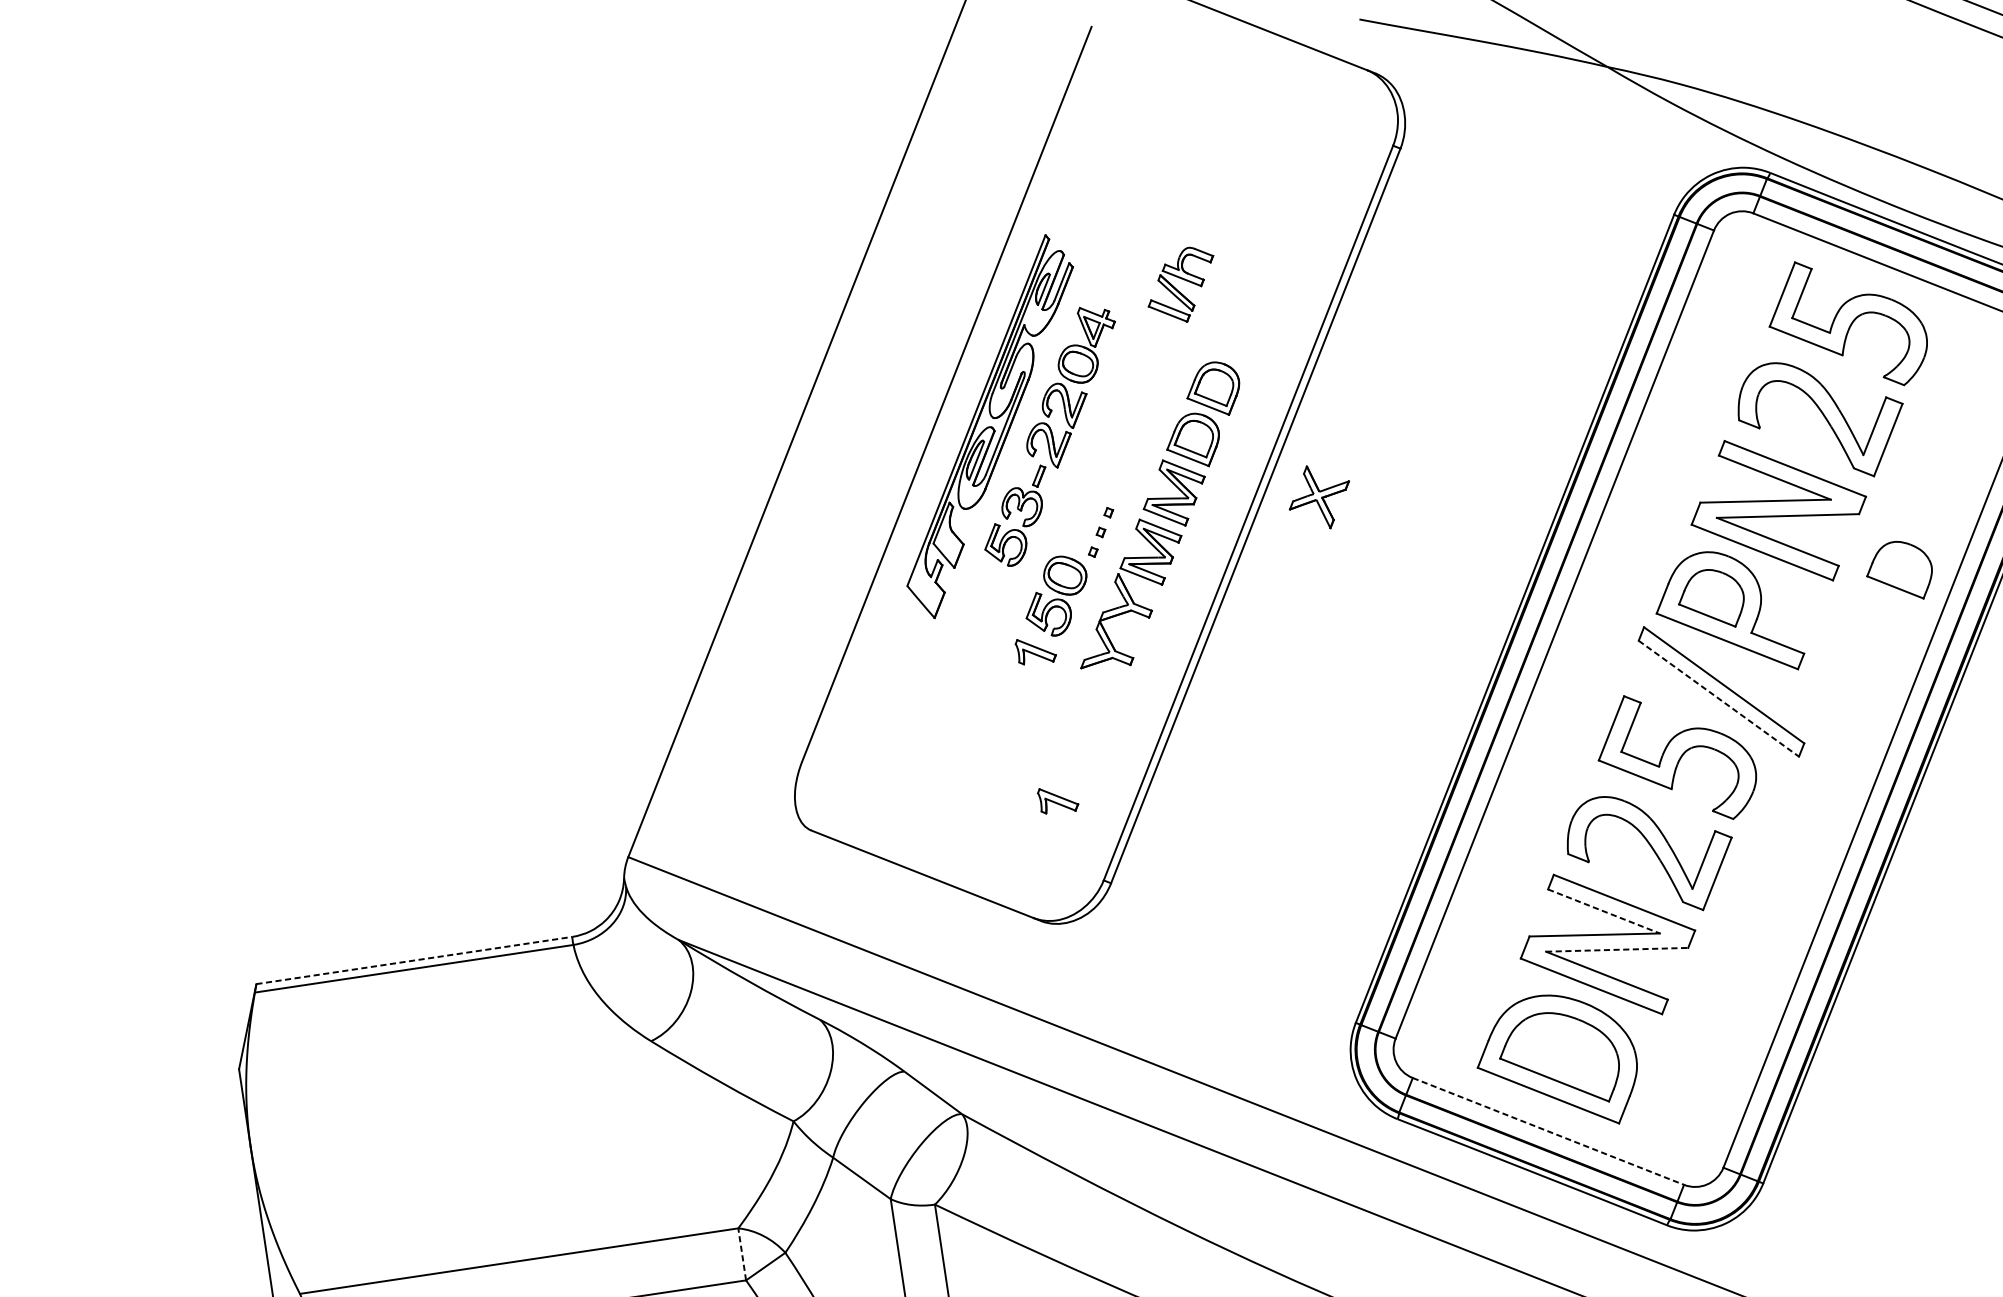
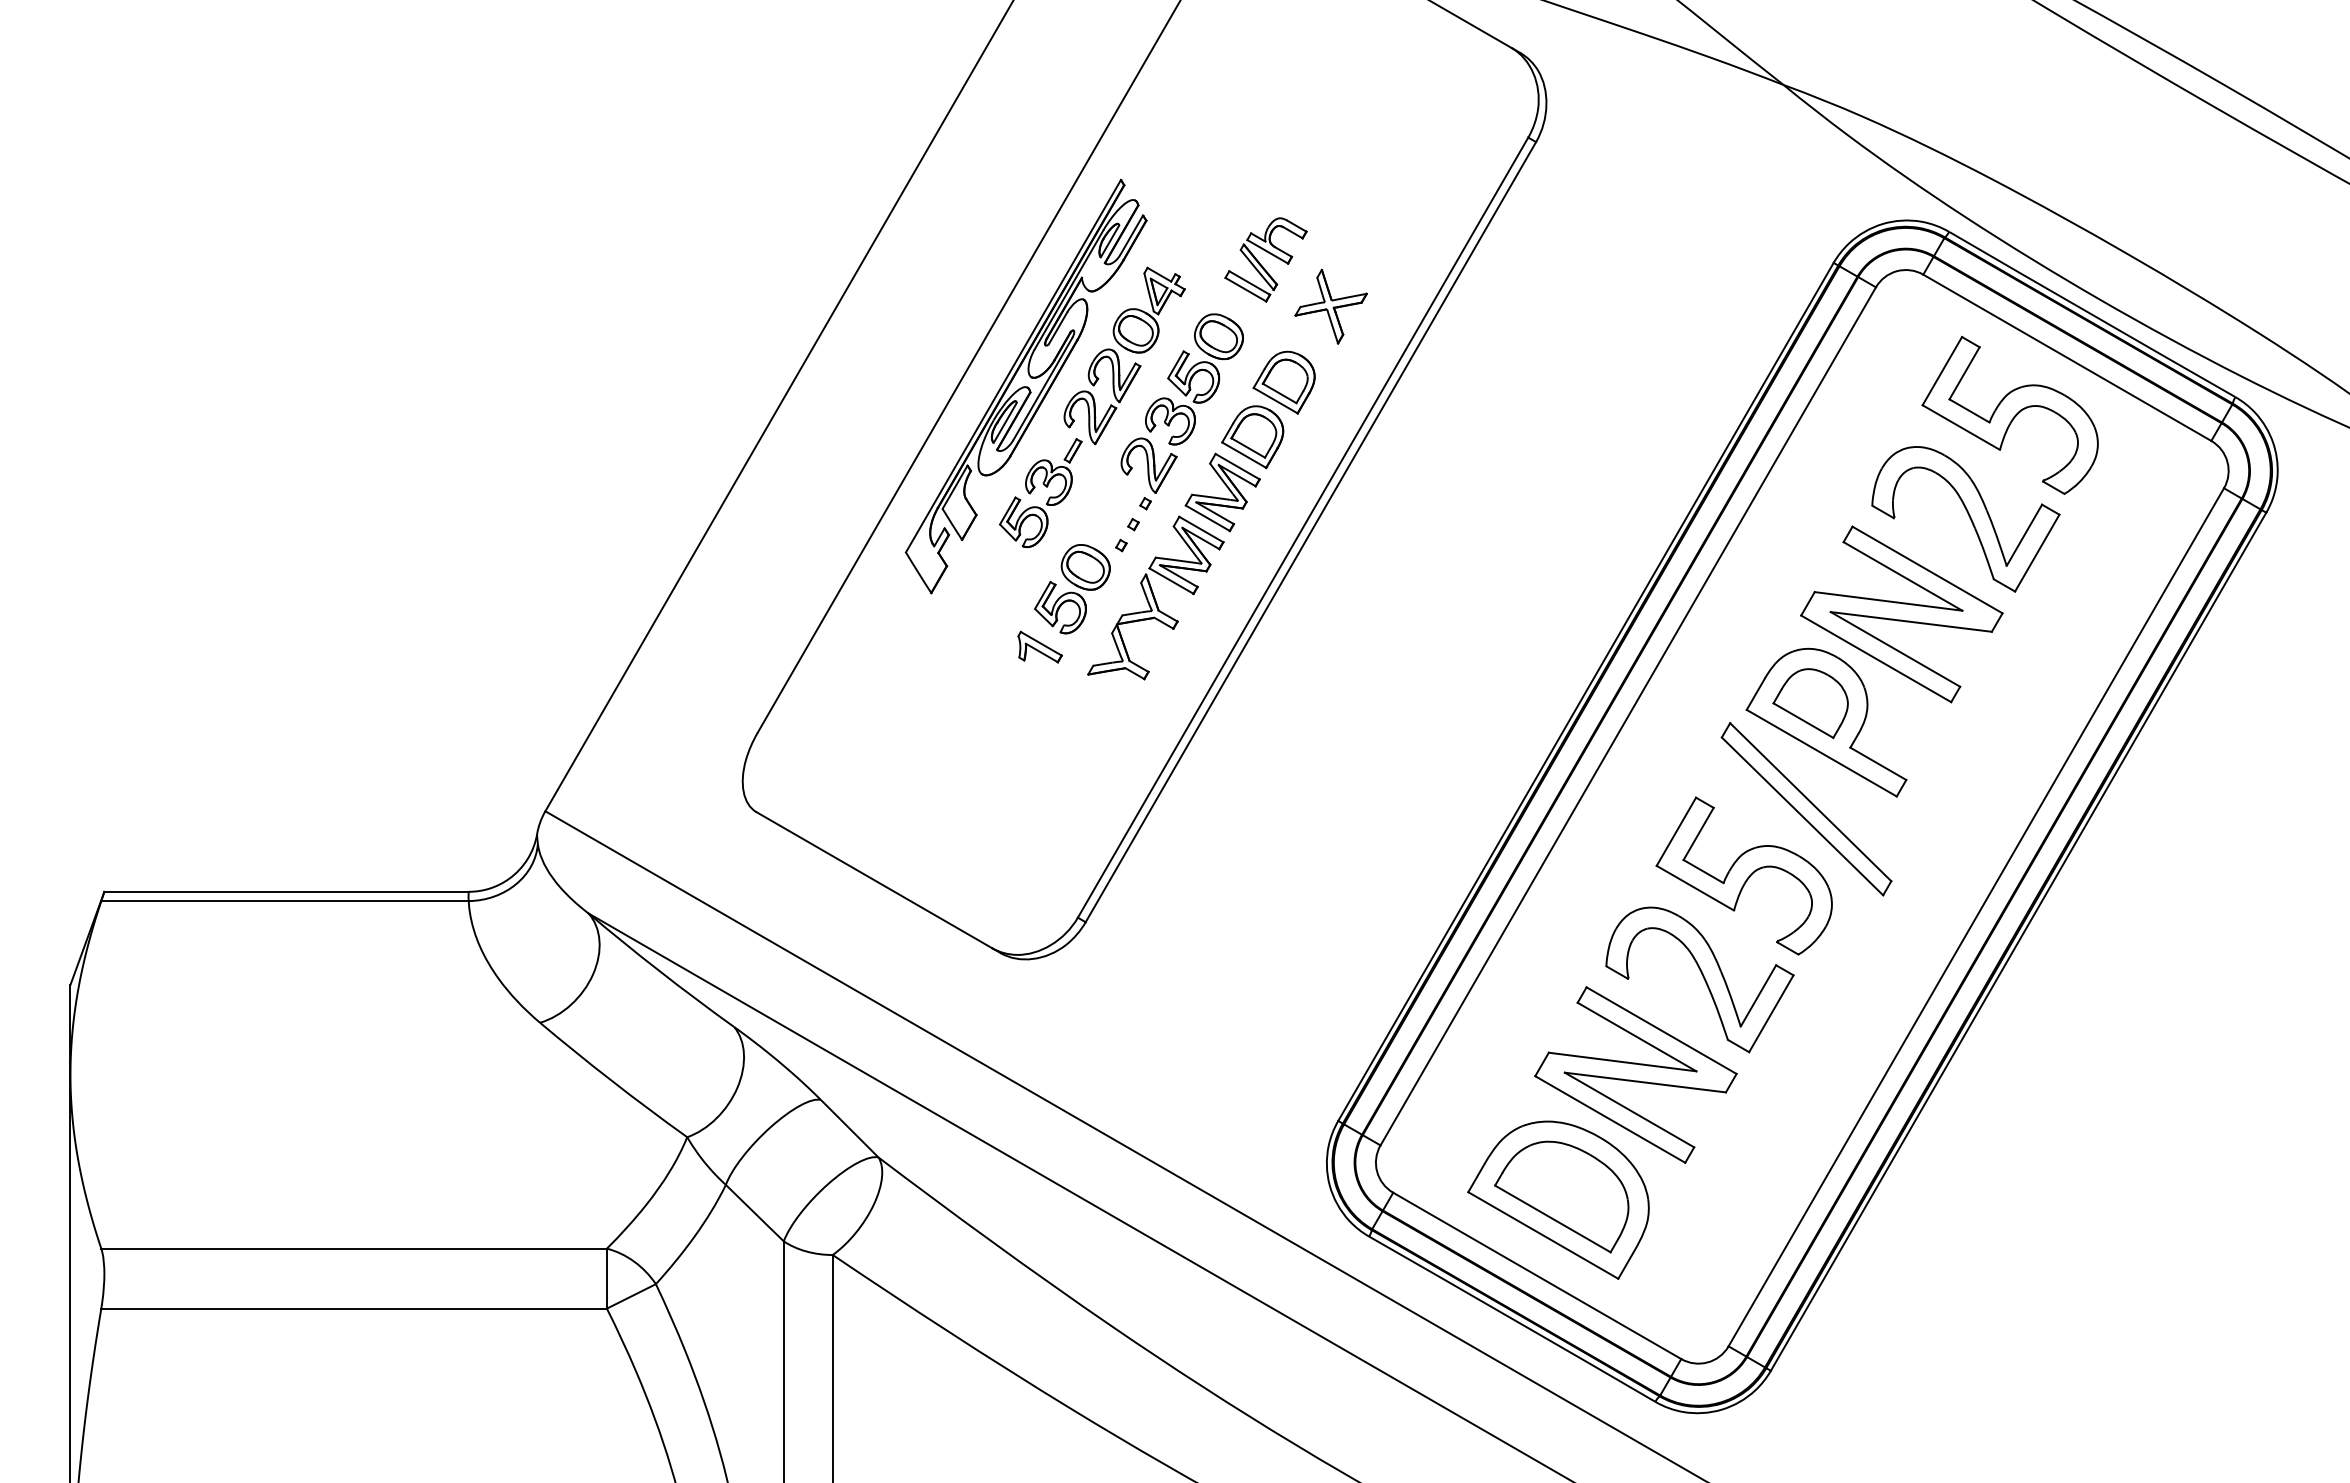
part: (1126, 421) -> (1181, 403), added
part: (1319, 497) -> (1330, 306), moved
part: (1899, 571) -> (2027, 703), removed
line: (1718, 698) -> (1802, 816), dashed -> solid
part: (1057, 799) -> (1039, 818), removed
line: (1604, 911) -> (1637, 1037), dashed -> solid
line: (1617, 949) -> (1645, 1082), dashed -> solid
line: (415, 960) -> (287, 891), dashed -> solid
line: (1548, 1131) -> (1537, 1276), dashed -> solid
line: (741, 1254) -> (606, 1278), dashed -> solid

